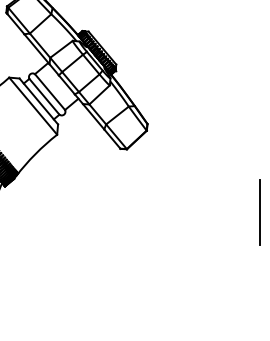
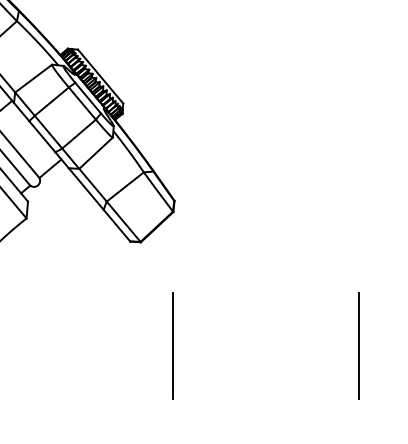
line: (145, 212) -> (171, 345), added

